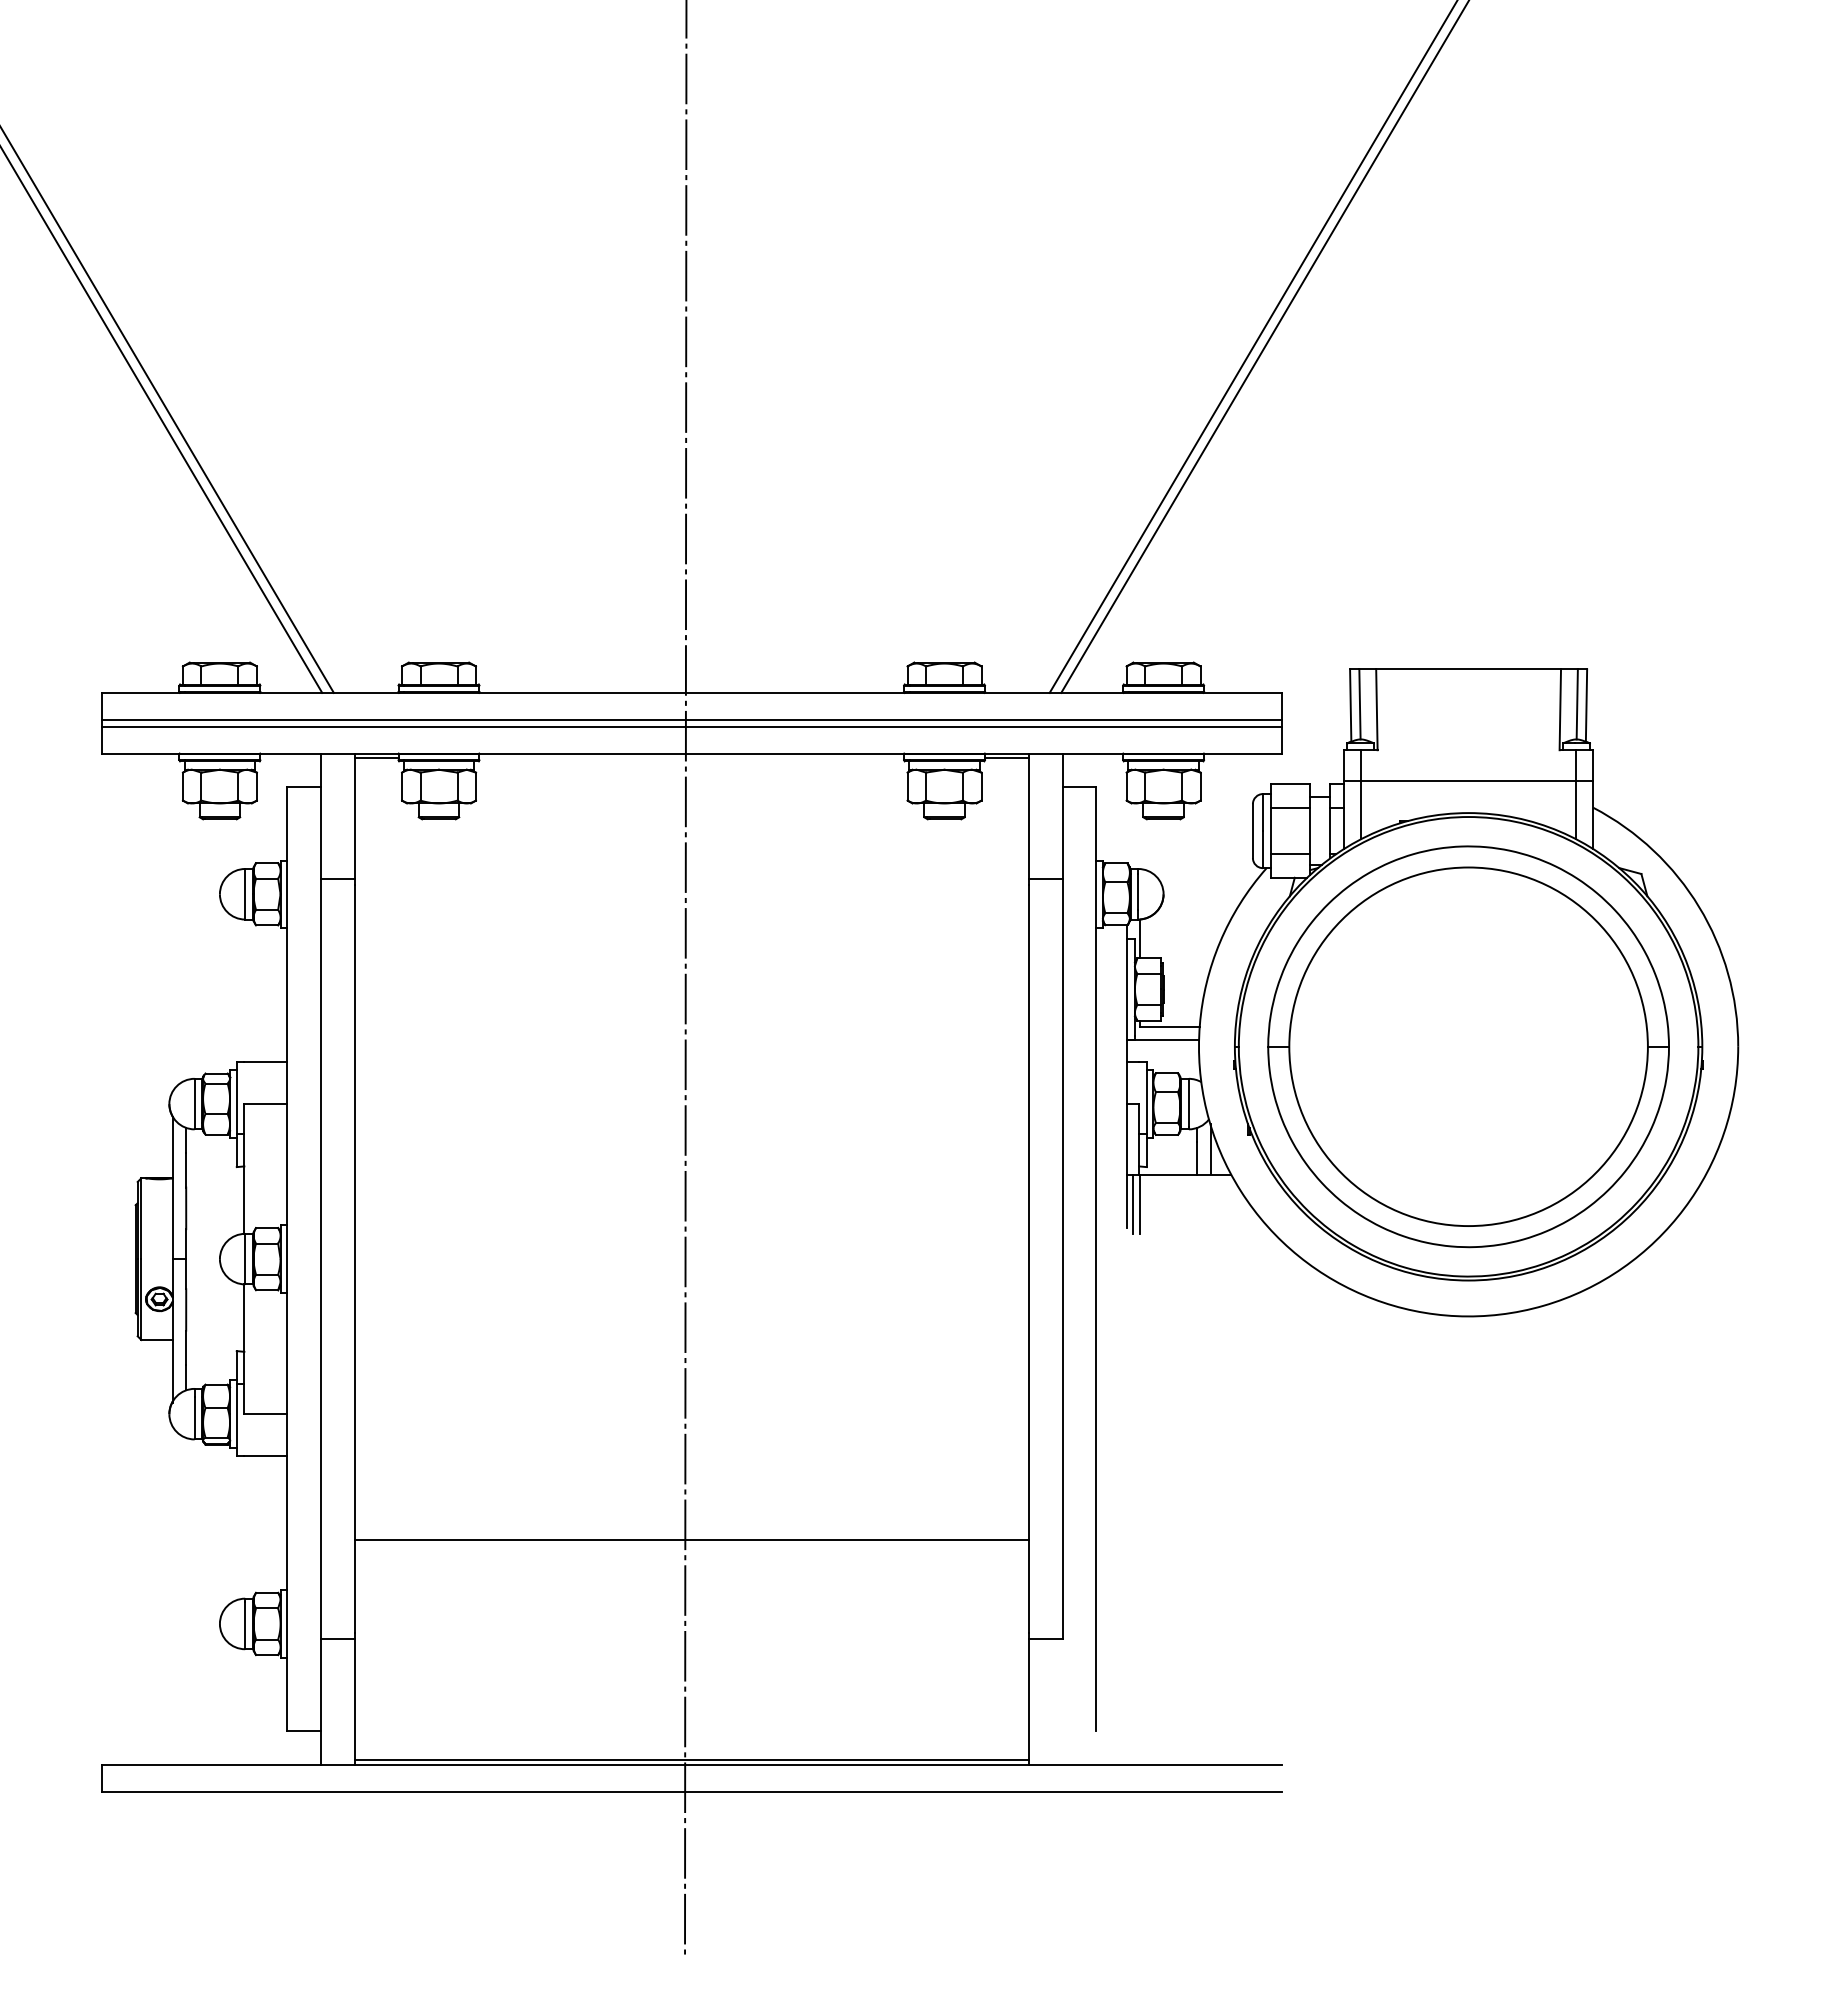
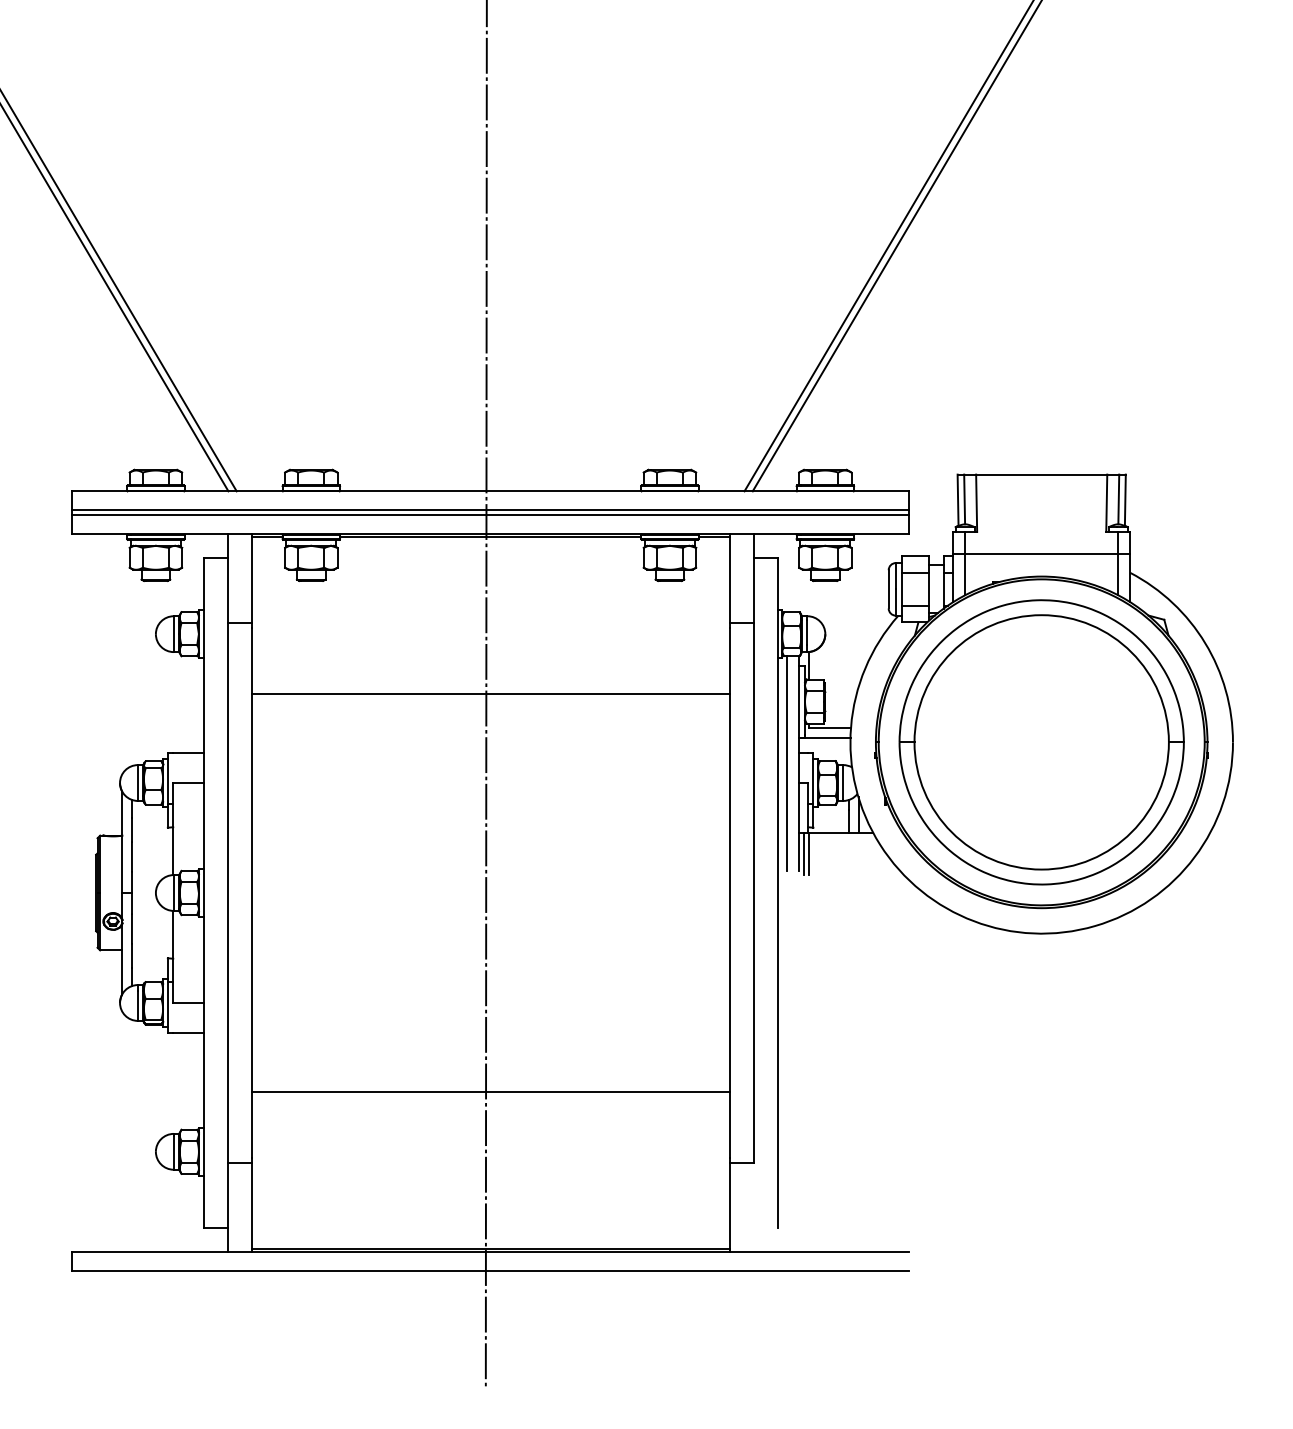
line: (691, 757) -> (490, 537), added
line: (691, 978) -> (490, 693), added
line: (1109, 1076) -> (786, 763), added

